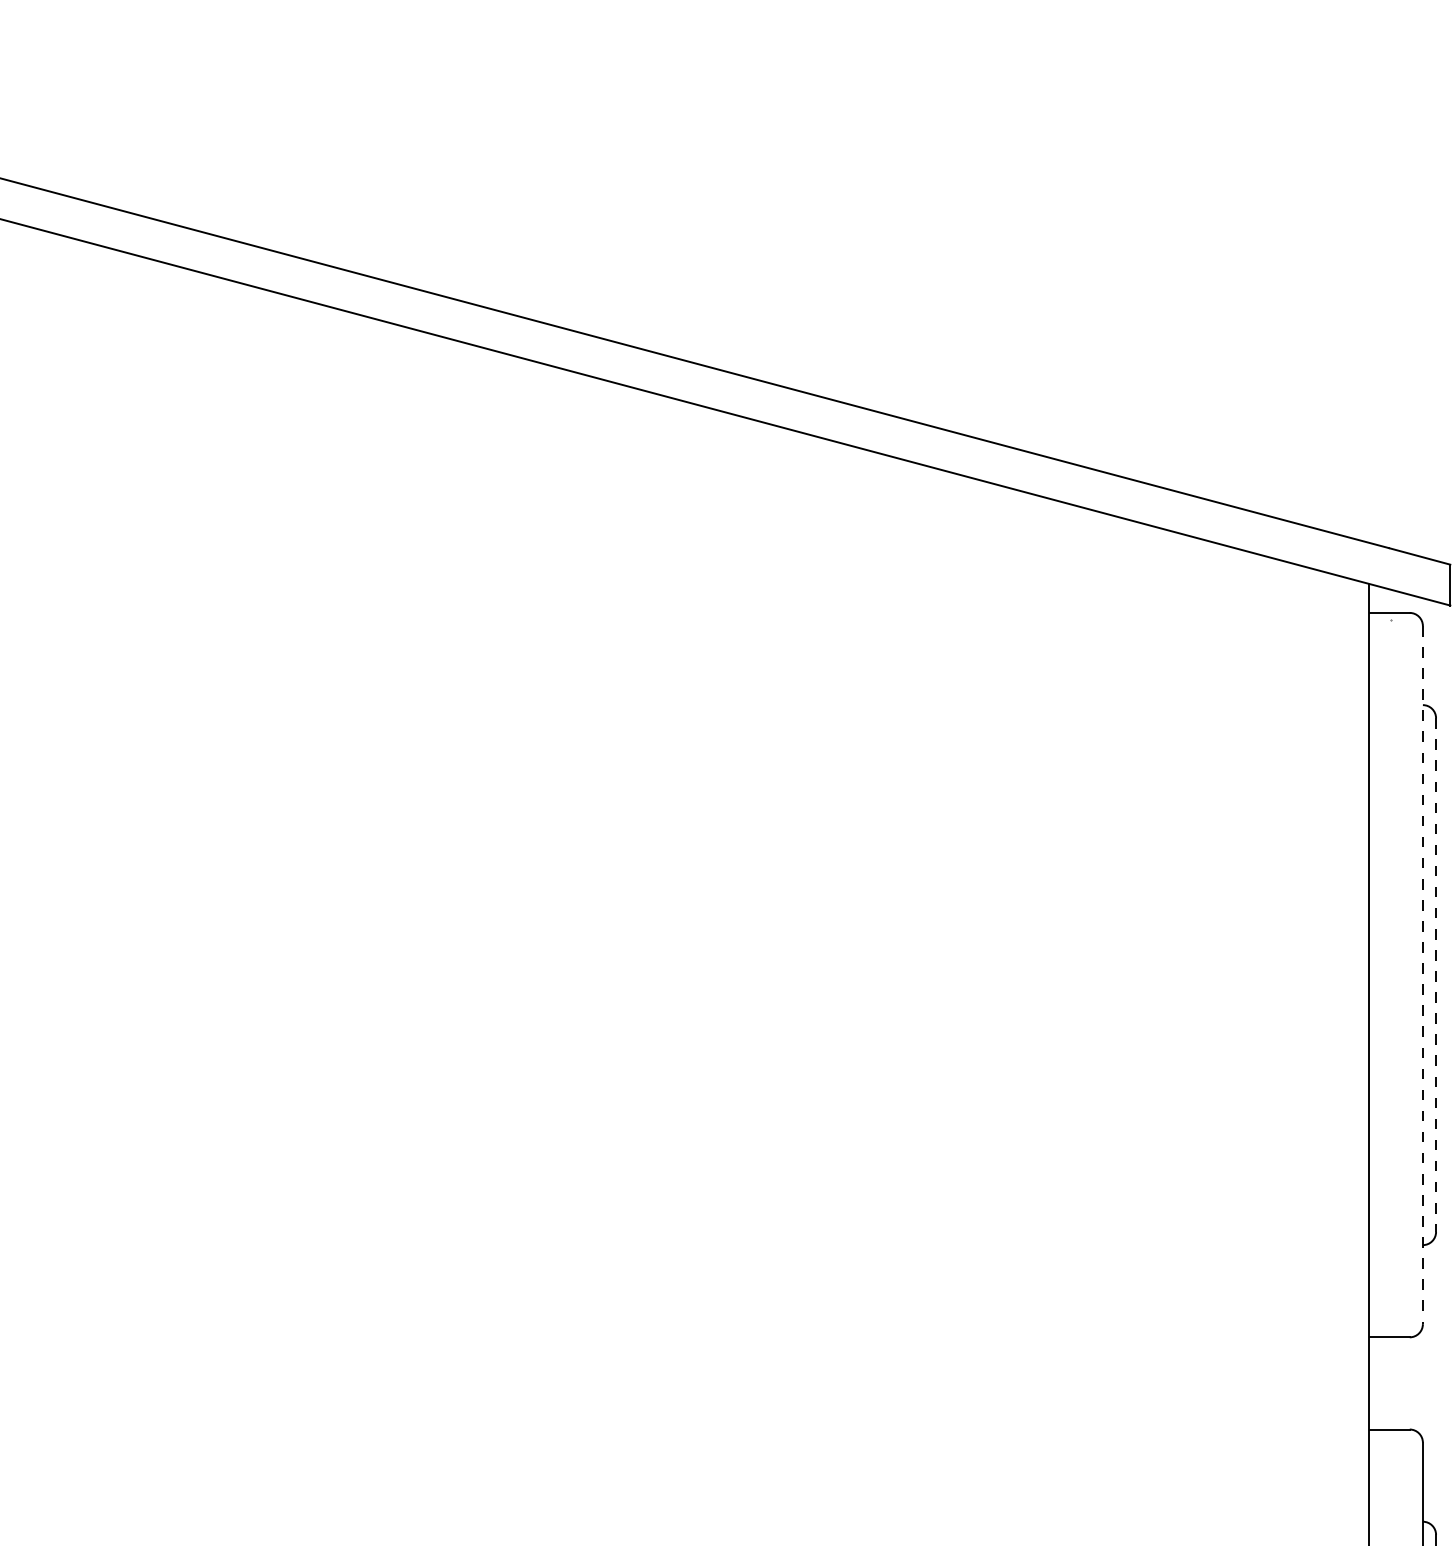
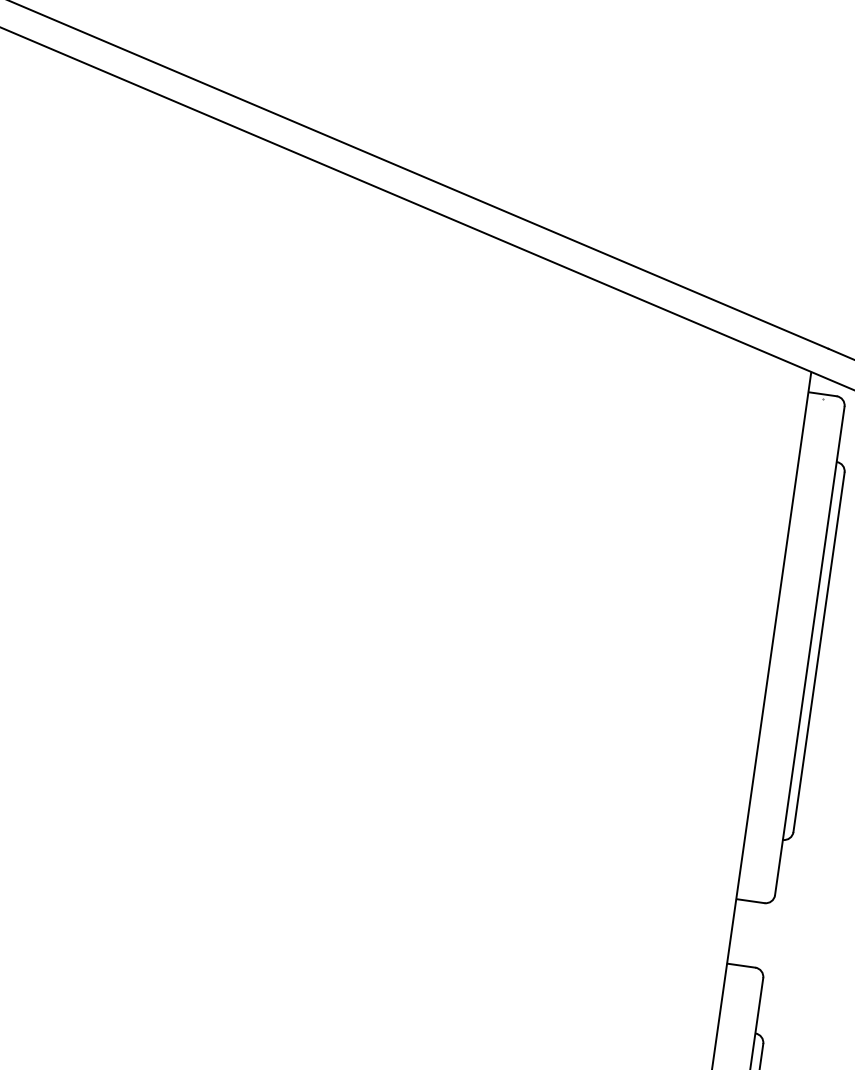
line: (1422, 975) -> (809, 651), dashed -> solid
line: (1436, 975) -> (819, 652), dashed -> solid

